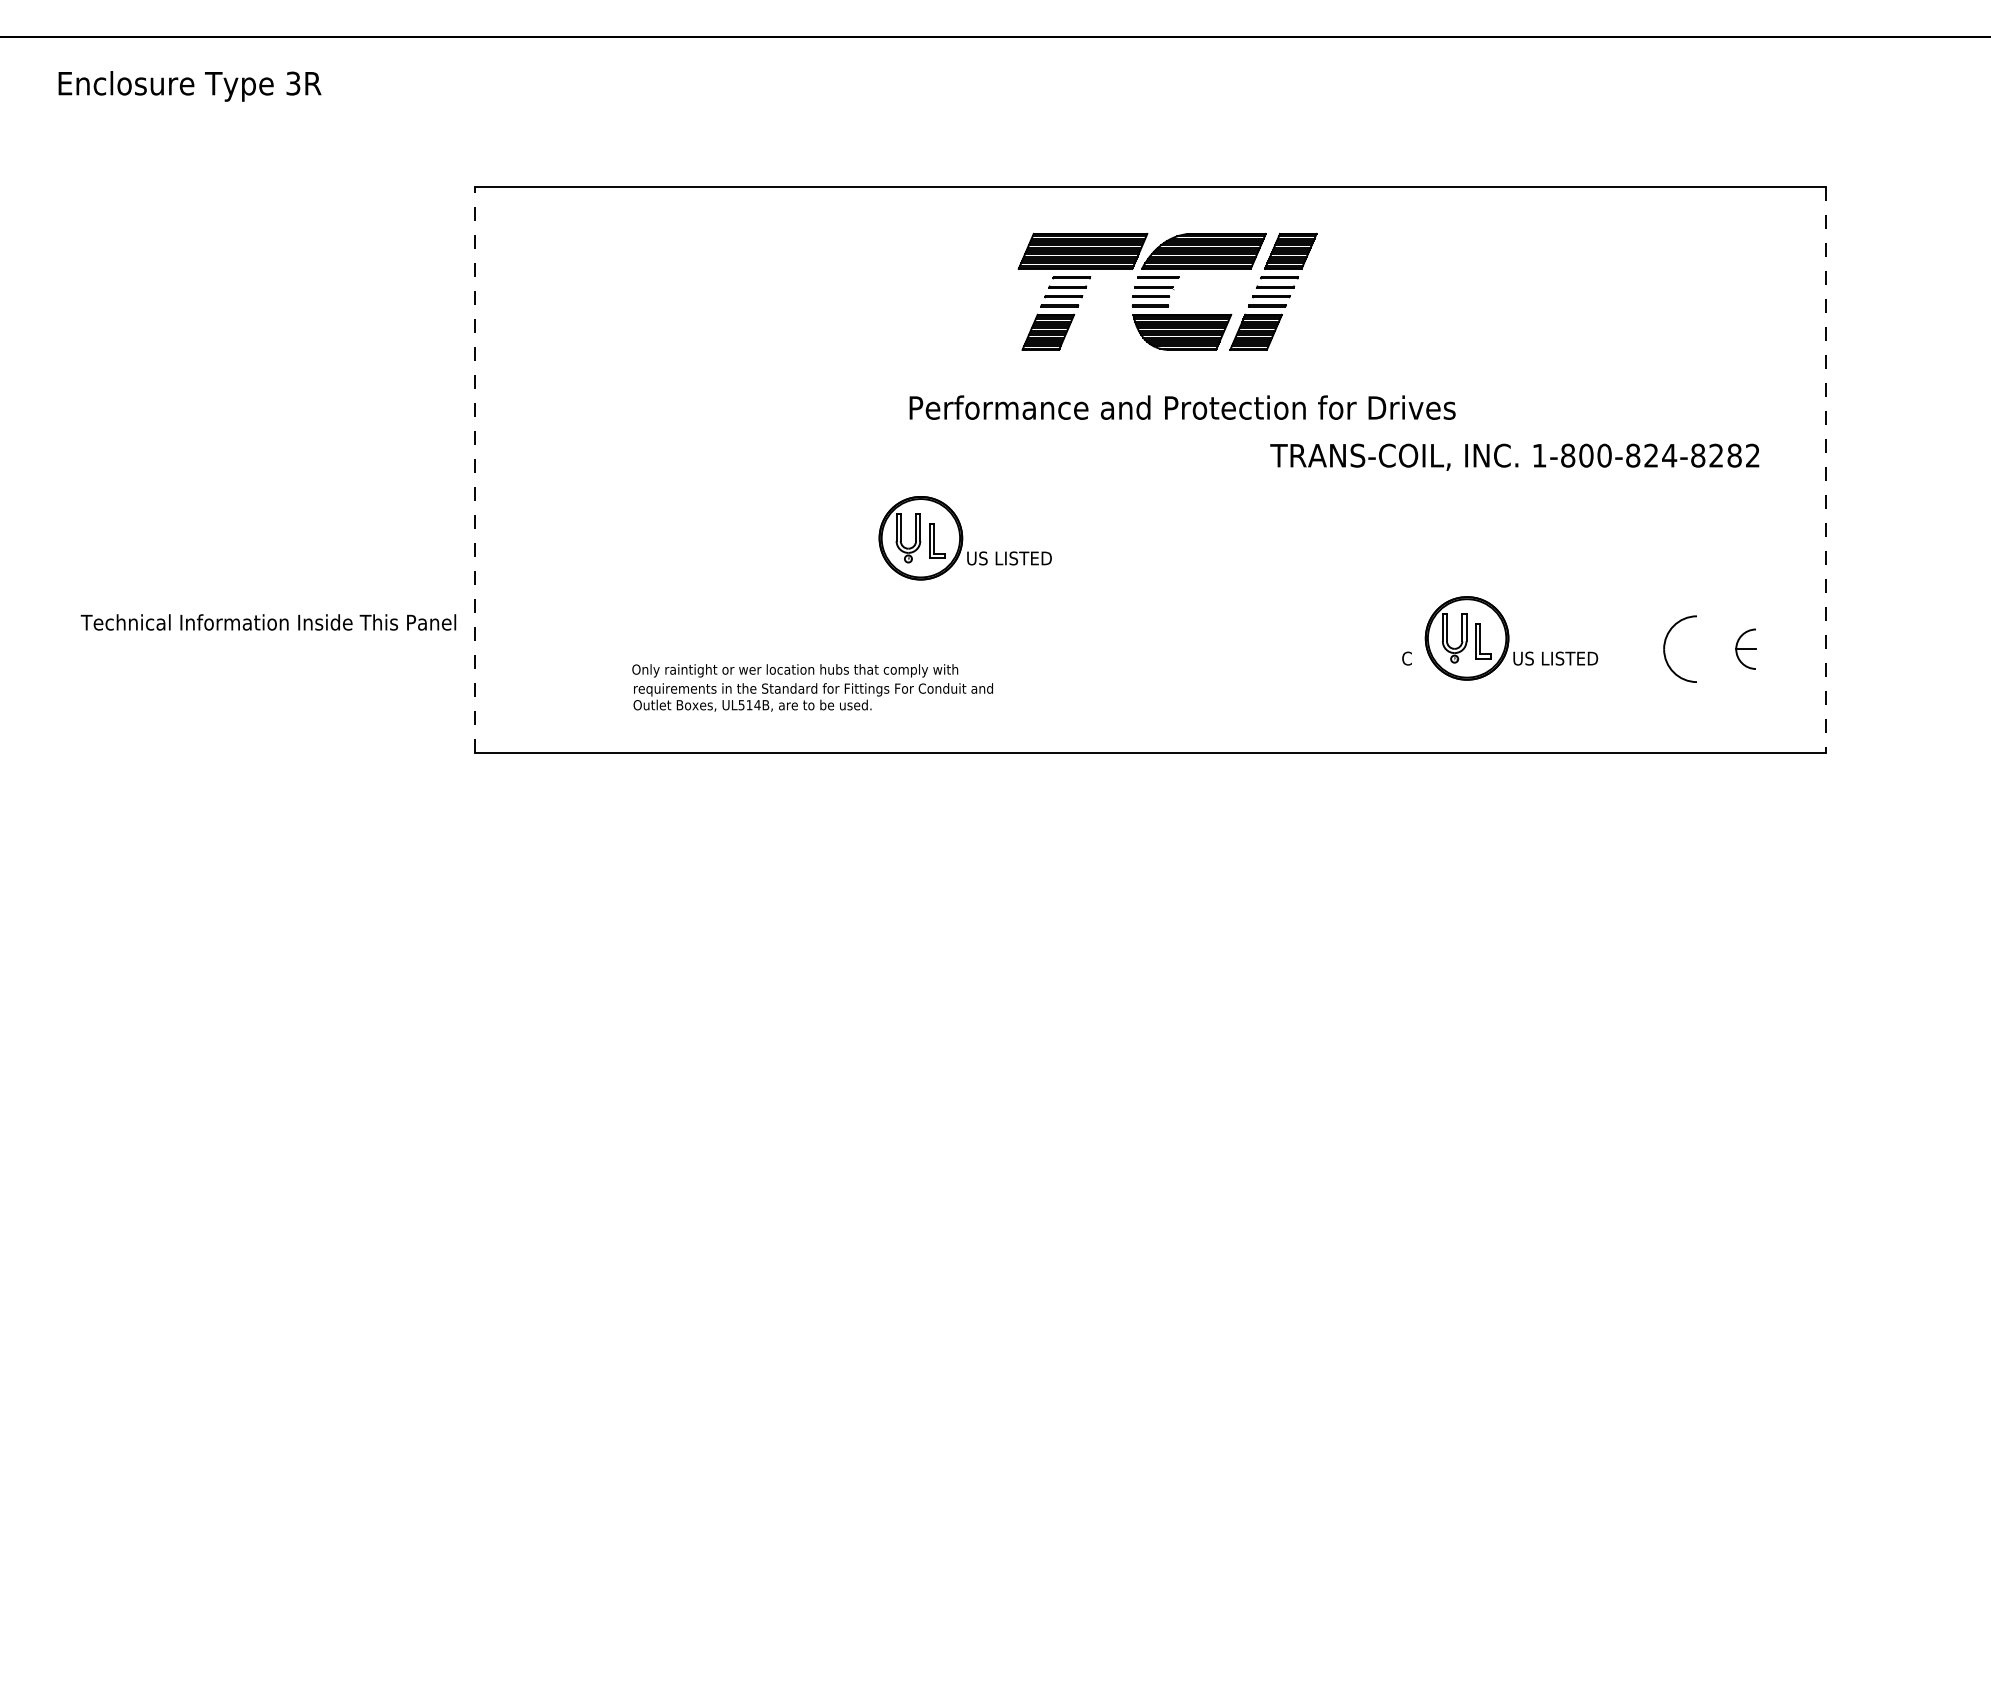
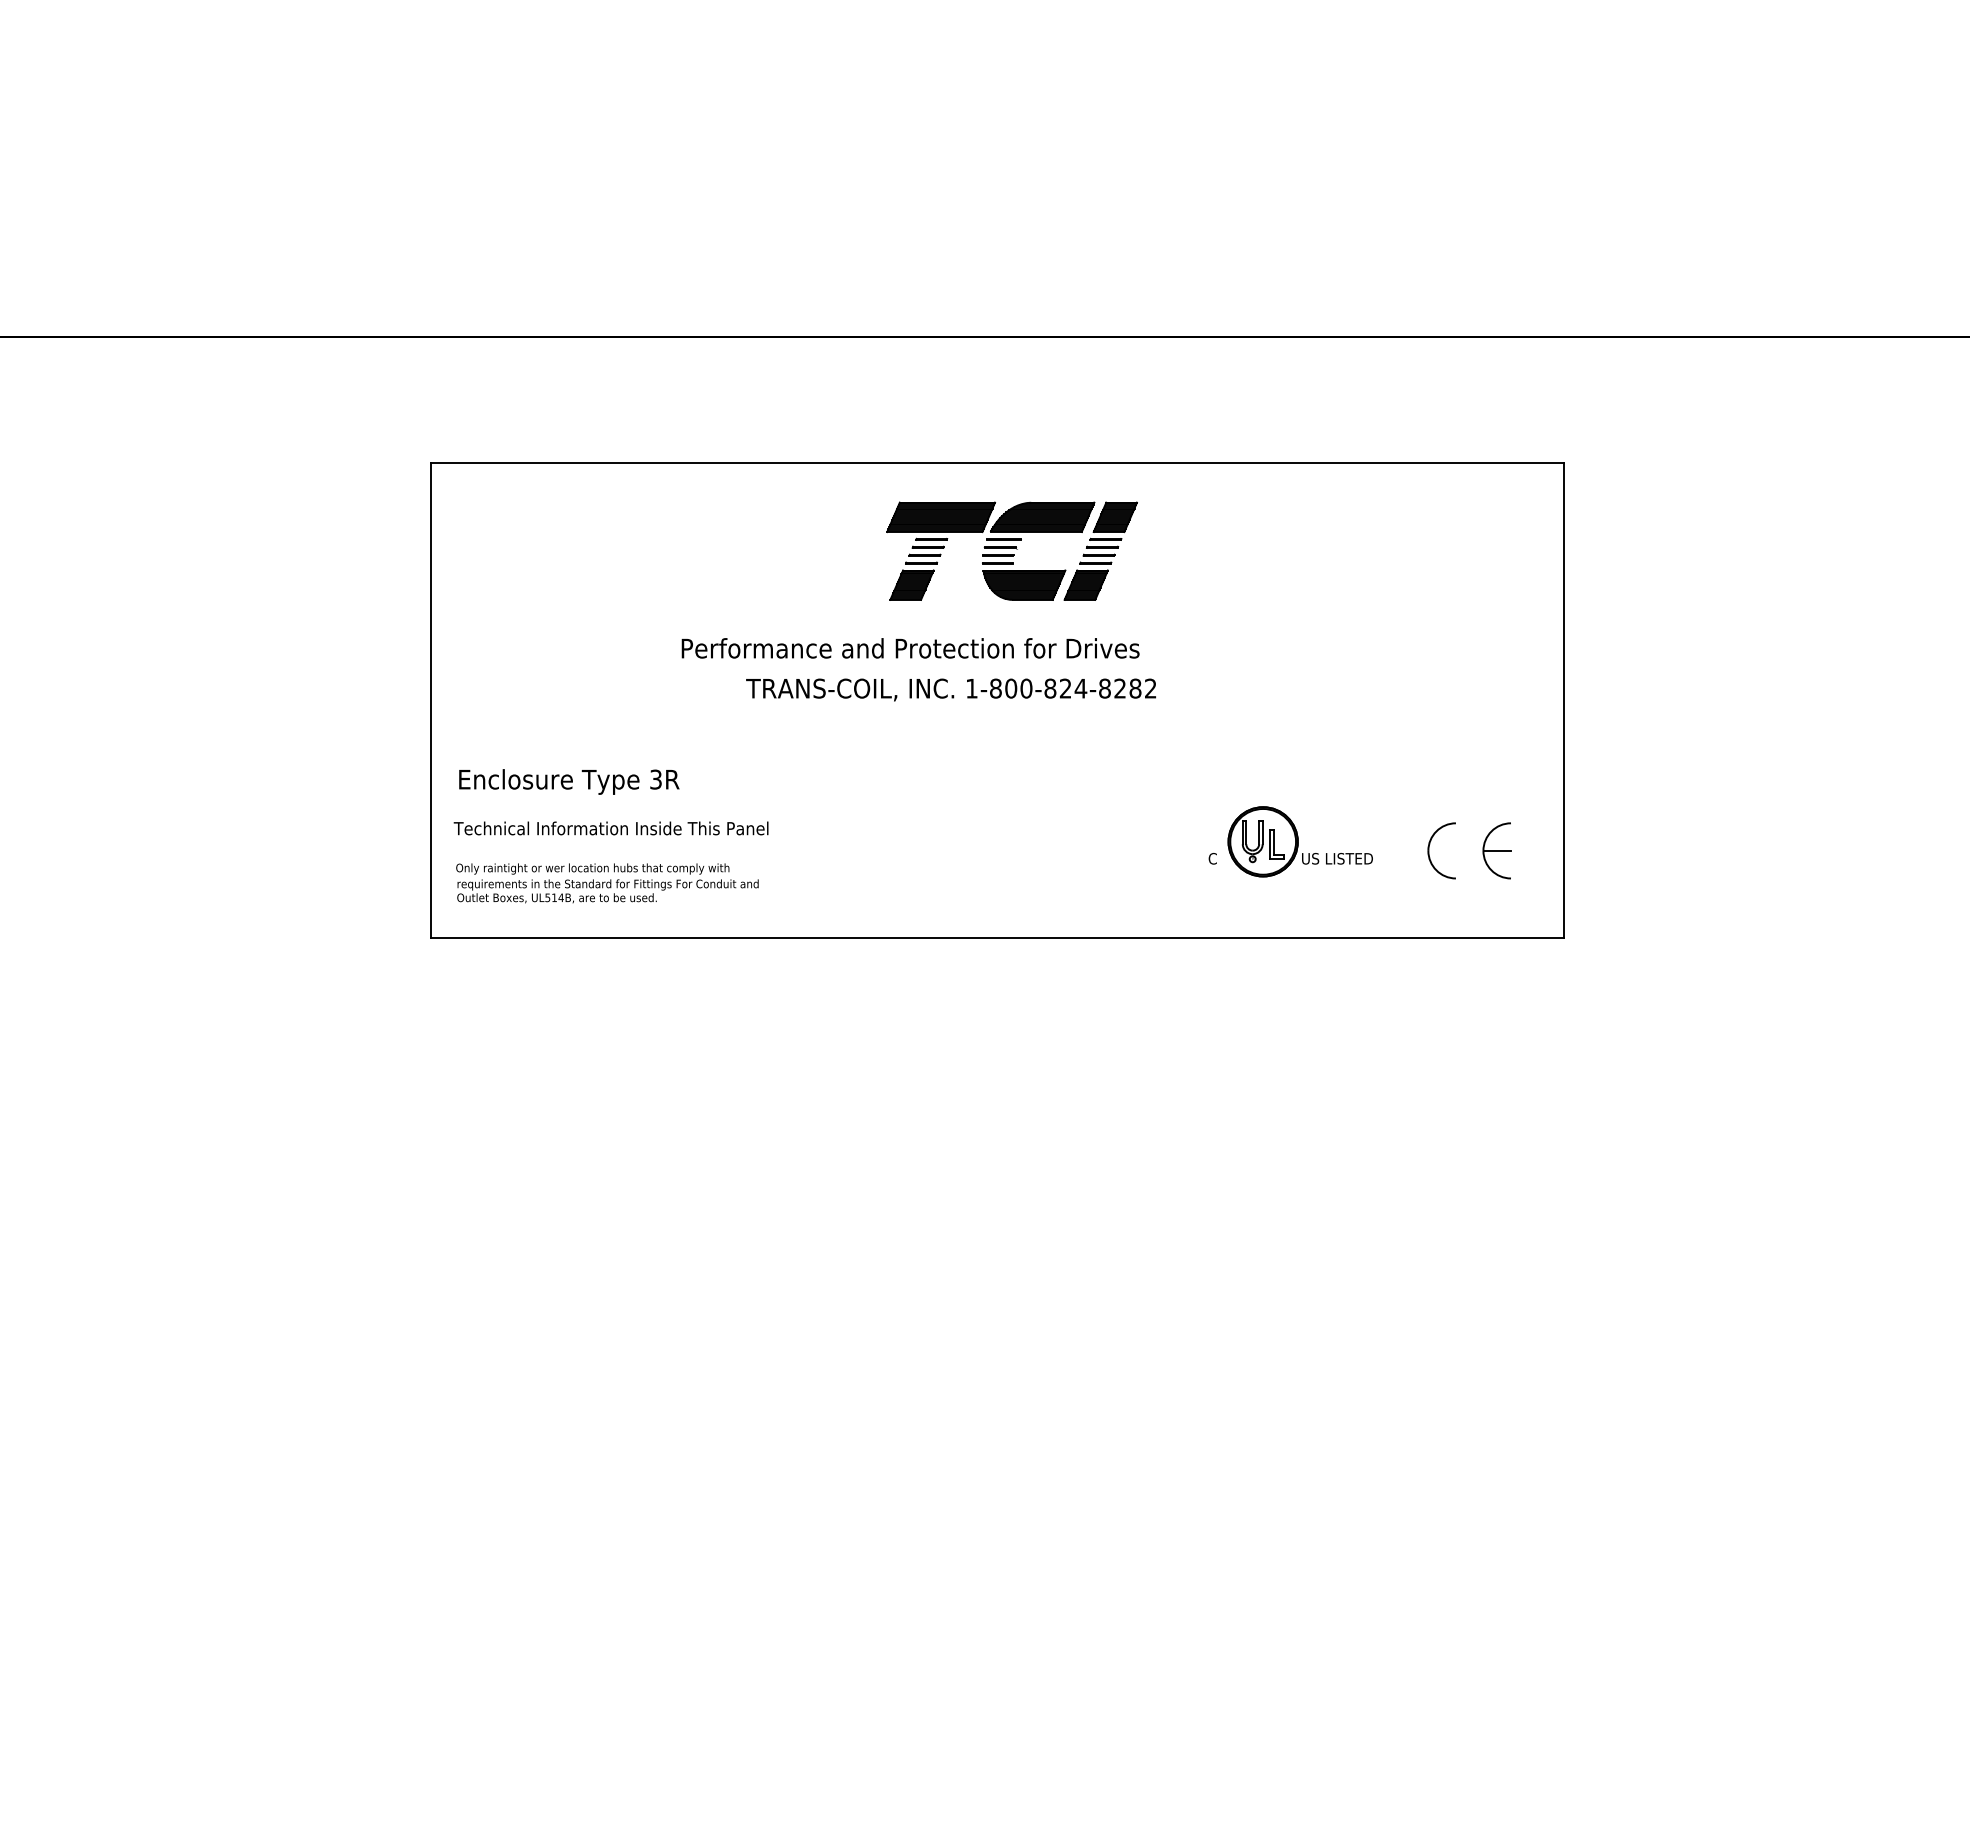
text: (190, 85) -> (569, 781), moved
text: (1182, 407) -> (910, 648), moved
text: (1514, 456) -> (950, 689), moved
line: (474, 468) -> (430, 699), dashed -> solid
line: (1825, 469) -> (1563, 700), dashed -> solid
part: (964, 537) -> (841, 757), removed
text: (267, 622) -> (610, 828), moved
part: (1745, 648) -> (1496, 850), size x1.67
text: (812, 688) -> (607, 883), moved

